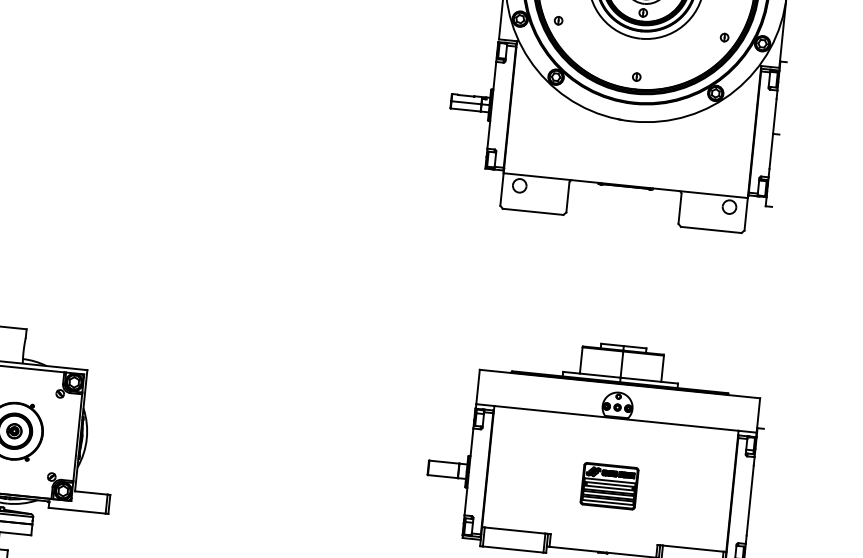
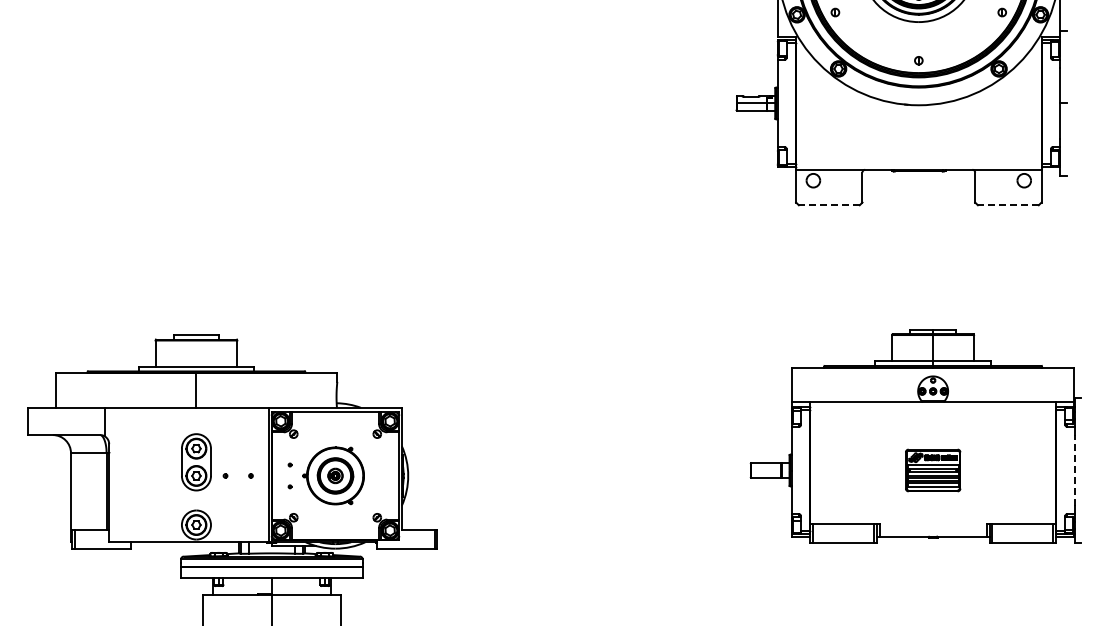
line: (532, 212) -> (828, 205), solid -> dashed
line: (710, 230) -> (1007, 205), solid -> dashed
line: (750, 500) -> (1074, 470), solid -> dashed

